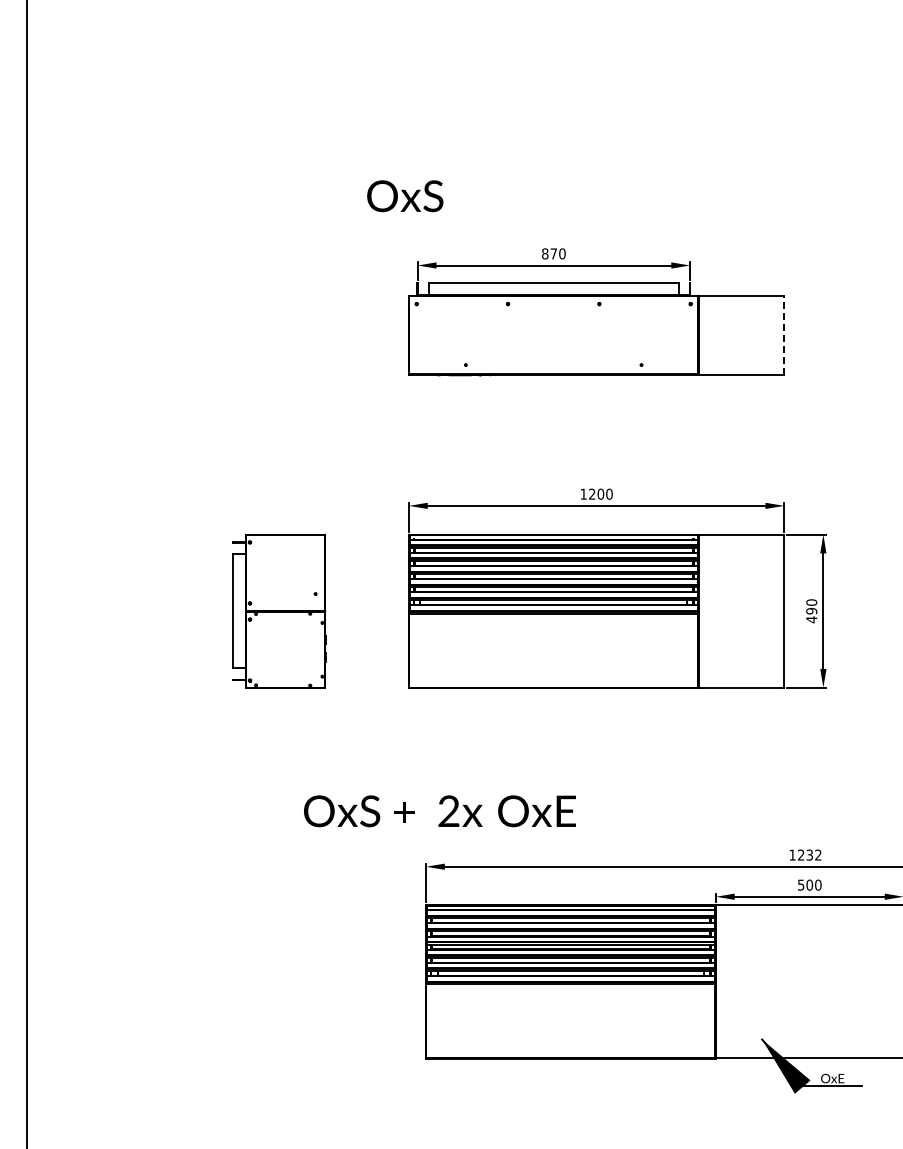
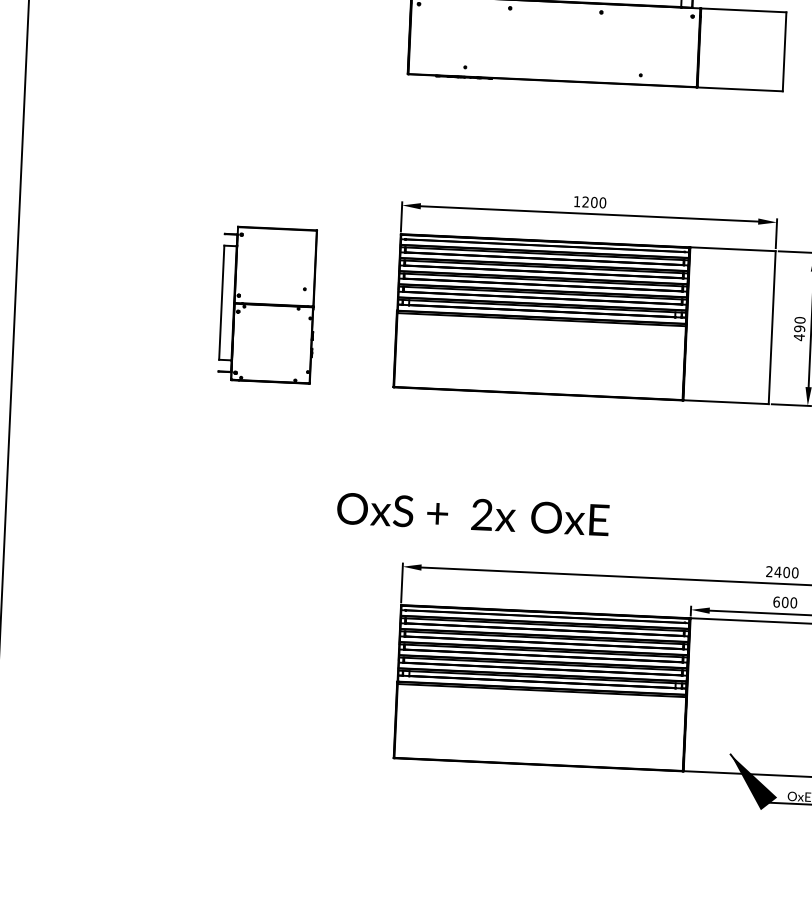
line: (784, 335) -> (784, 52), dashed -> solid
text: (439, 811) -> (472, 514), moved
text: (805, 854) -> (782, 571), 1232 -> 2400
text: (800, 884) -> (776, 601), 500 -> 600

